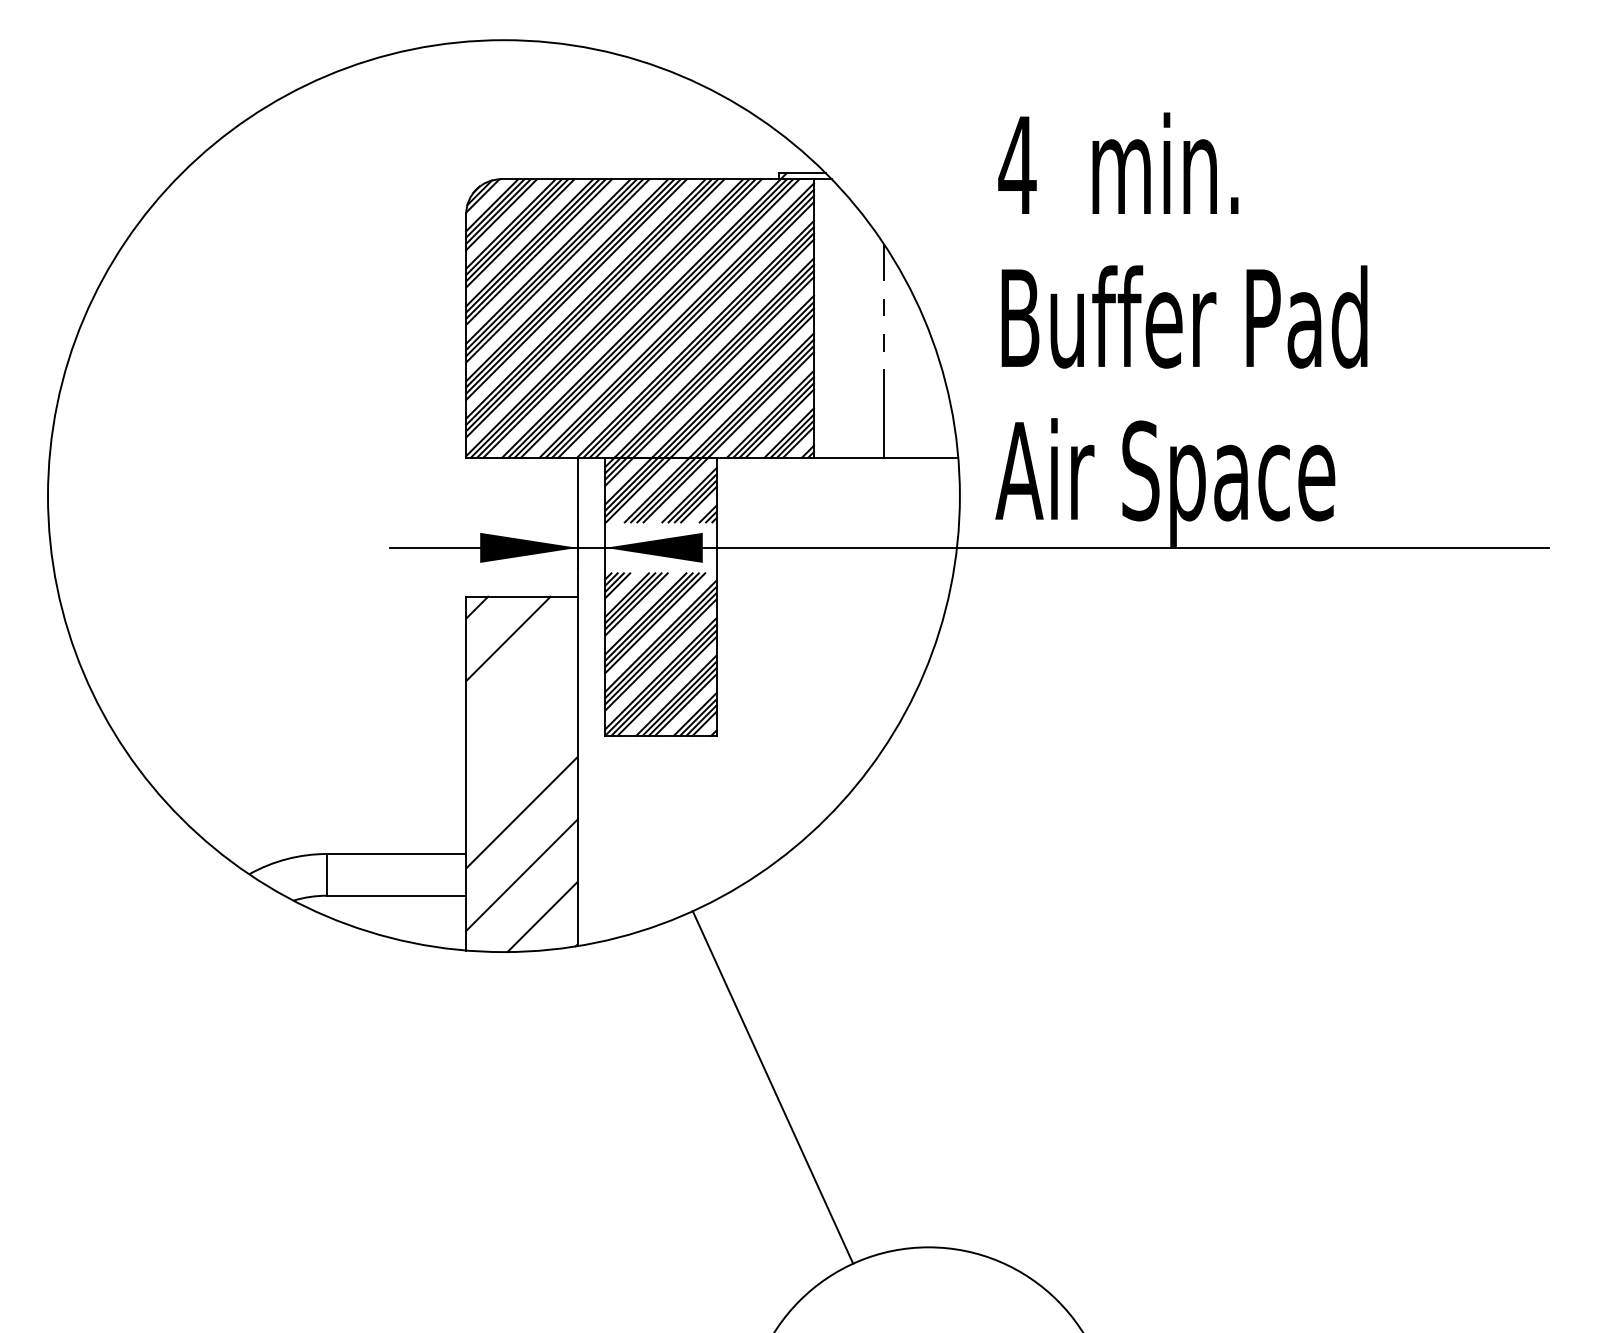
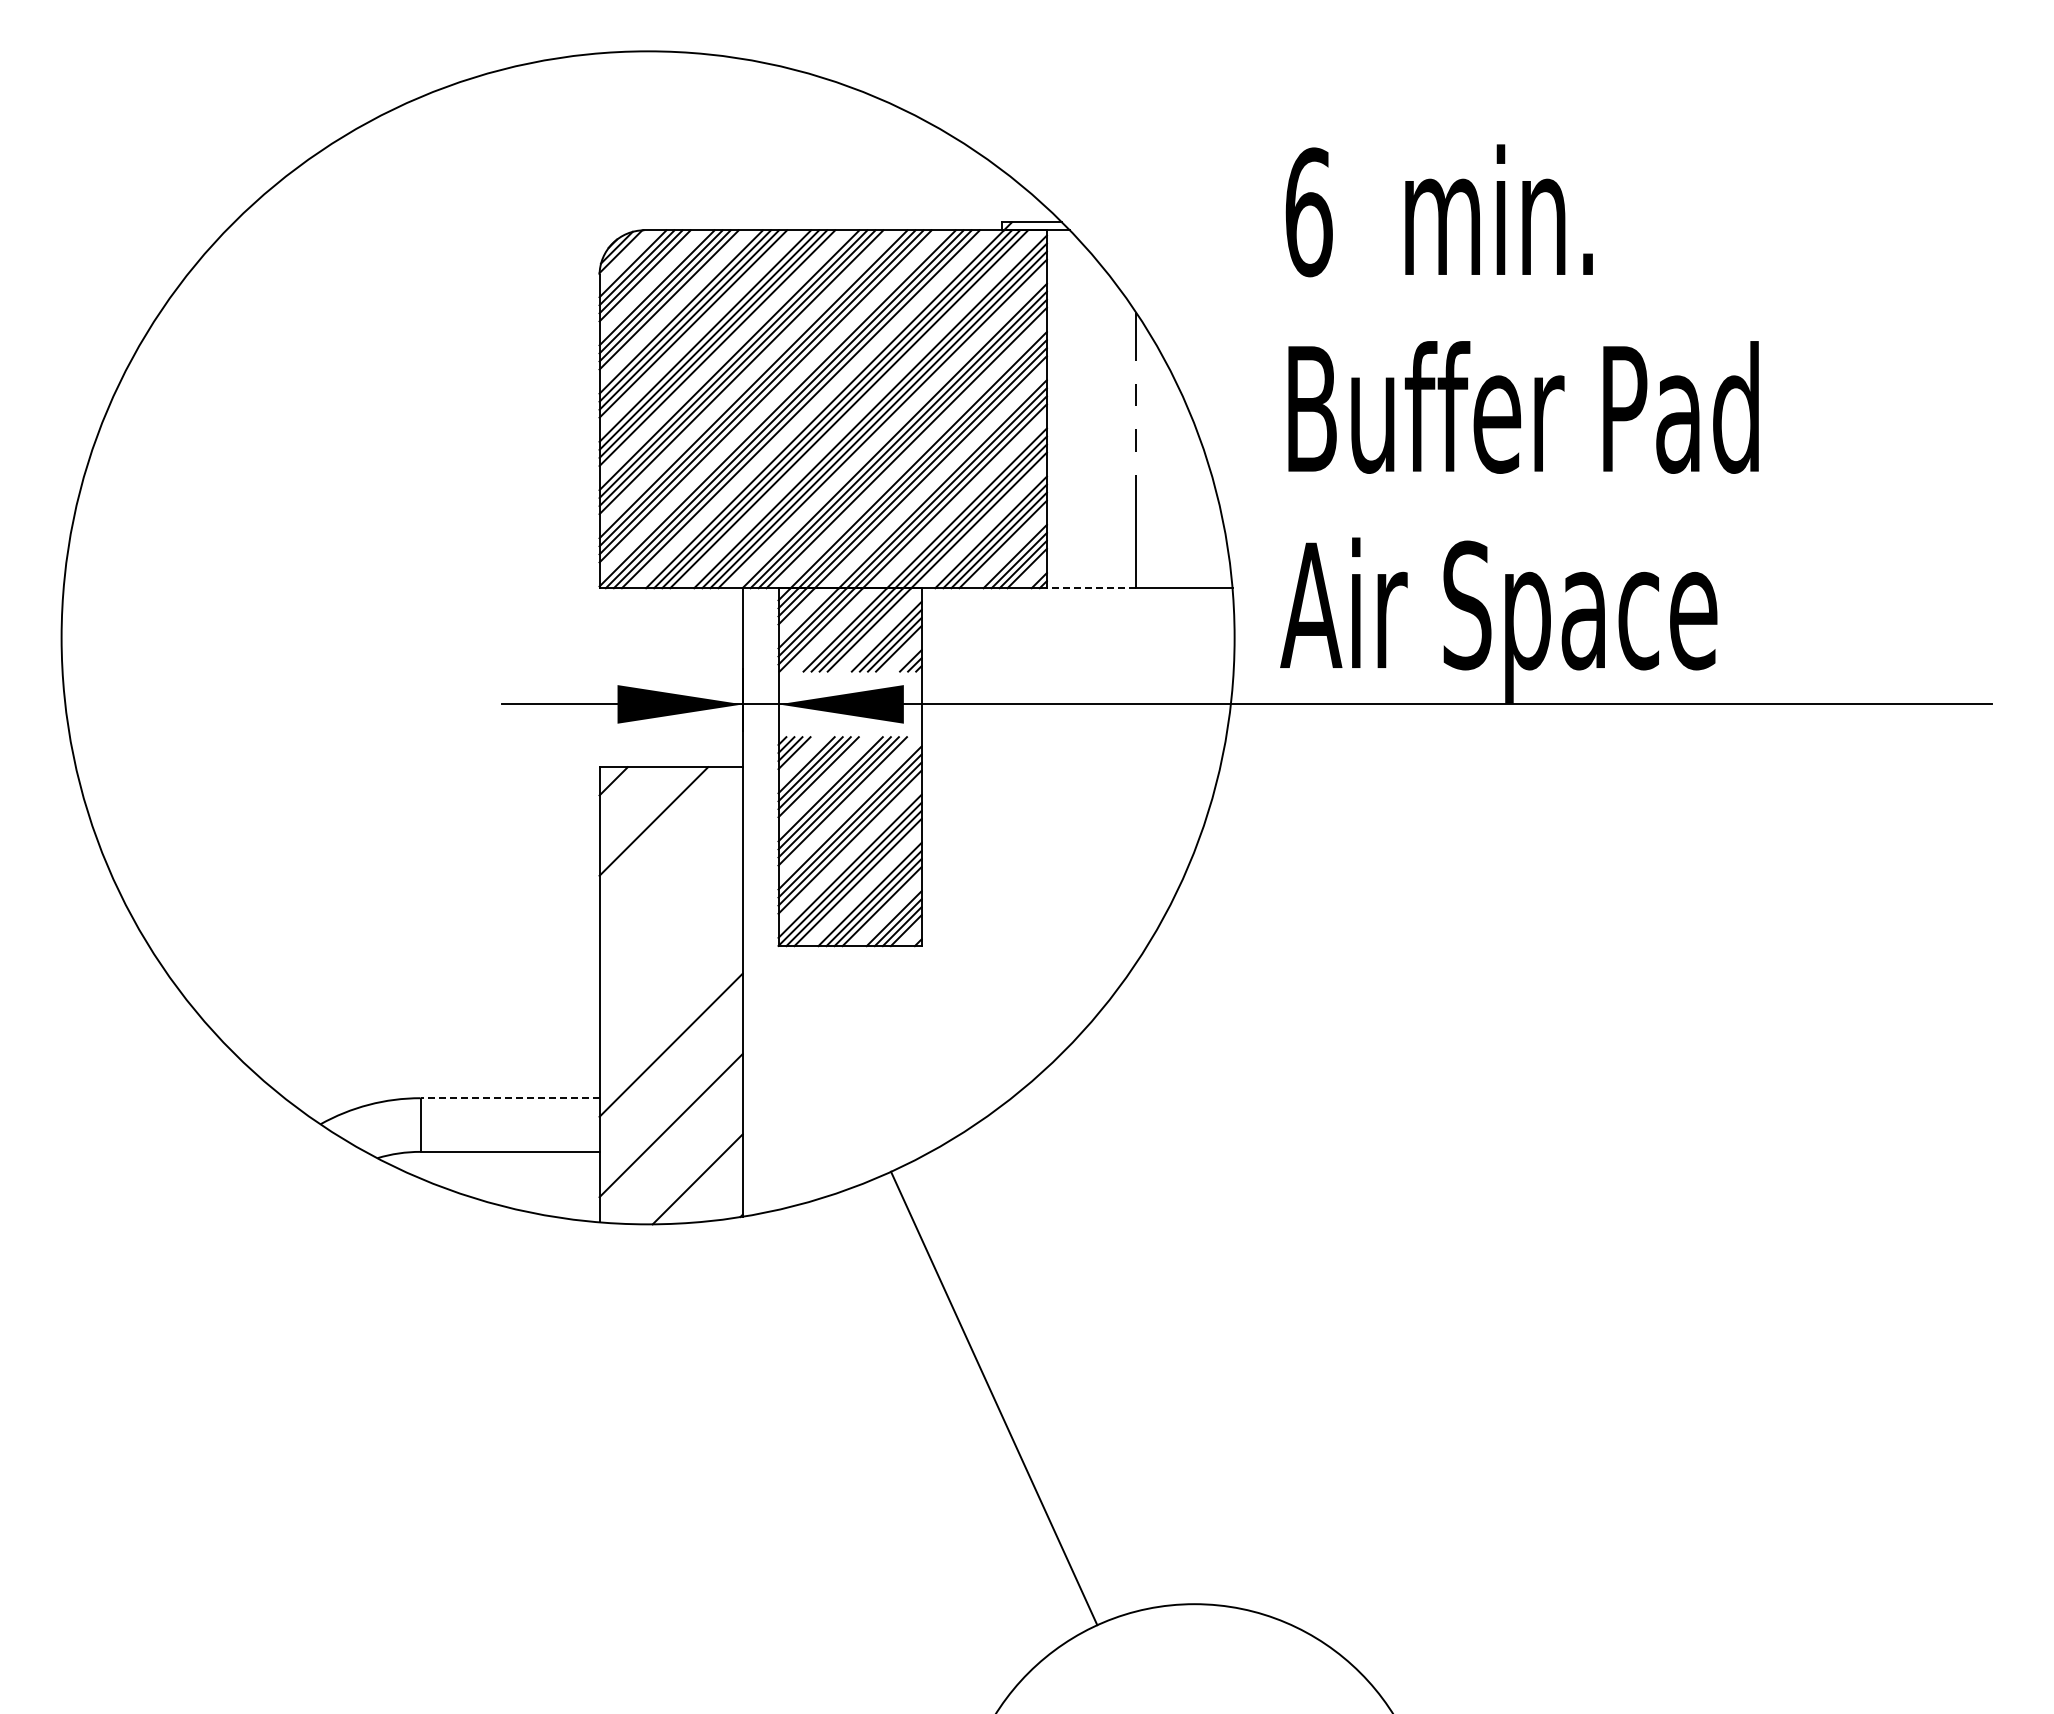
text: (1017, 165) -> (1308, 212), 4 -> 6
line: (848, 457) -> (1091, 588), solid -> dashed
line: (396, 854) -> (509, 1098), solid -> dashed

